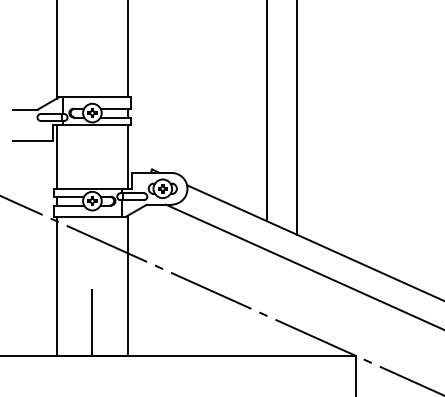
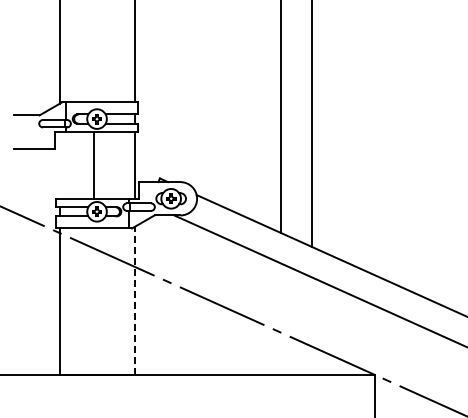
line: (56, 157) -> (93, 165), moved
line: (127, 285) -> (134, 300), solid -> dashed
line: (92, 322) -> (97, 339), removed

